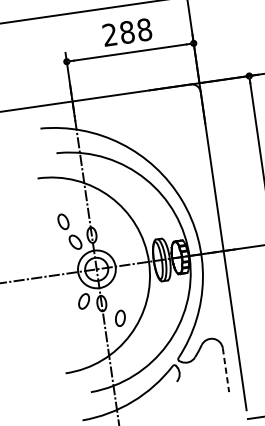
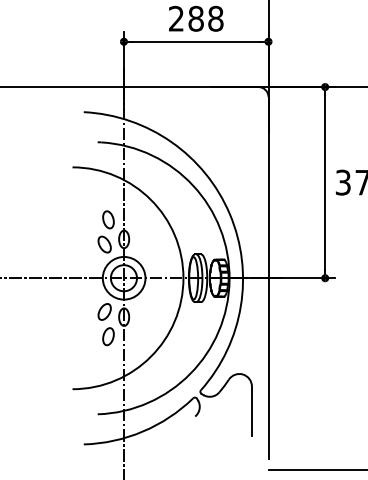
part: (63, 221) -> (108, 219), moved
part: (120, 318) -> (108, 336), moved
line: (225, 370) -> (251, 411), dashed -> solid

